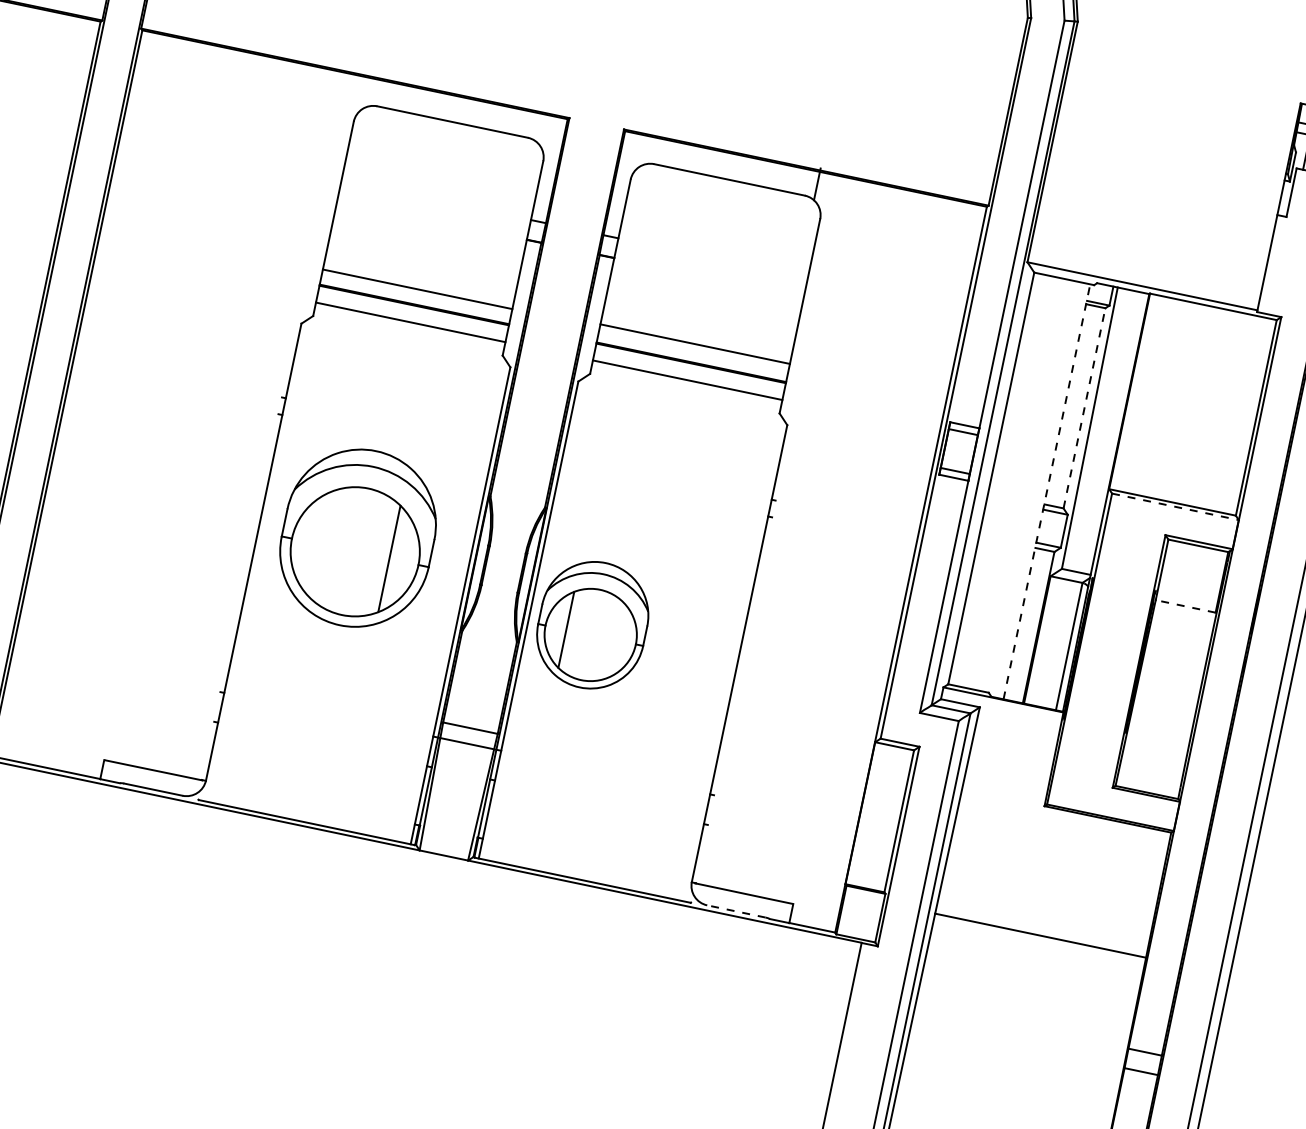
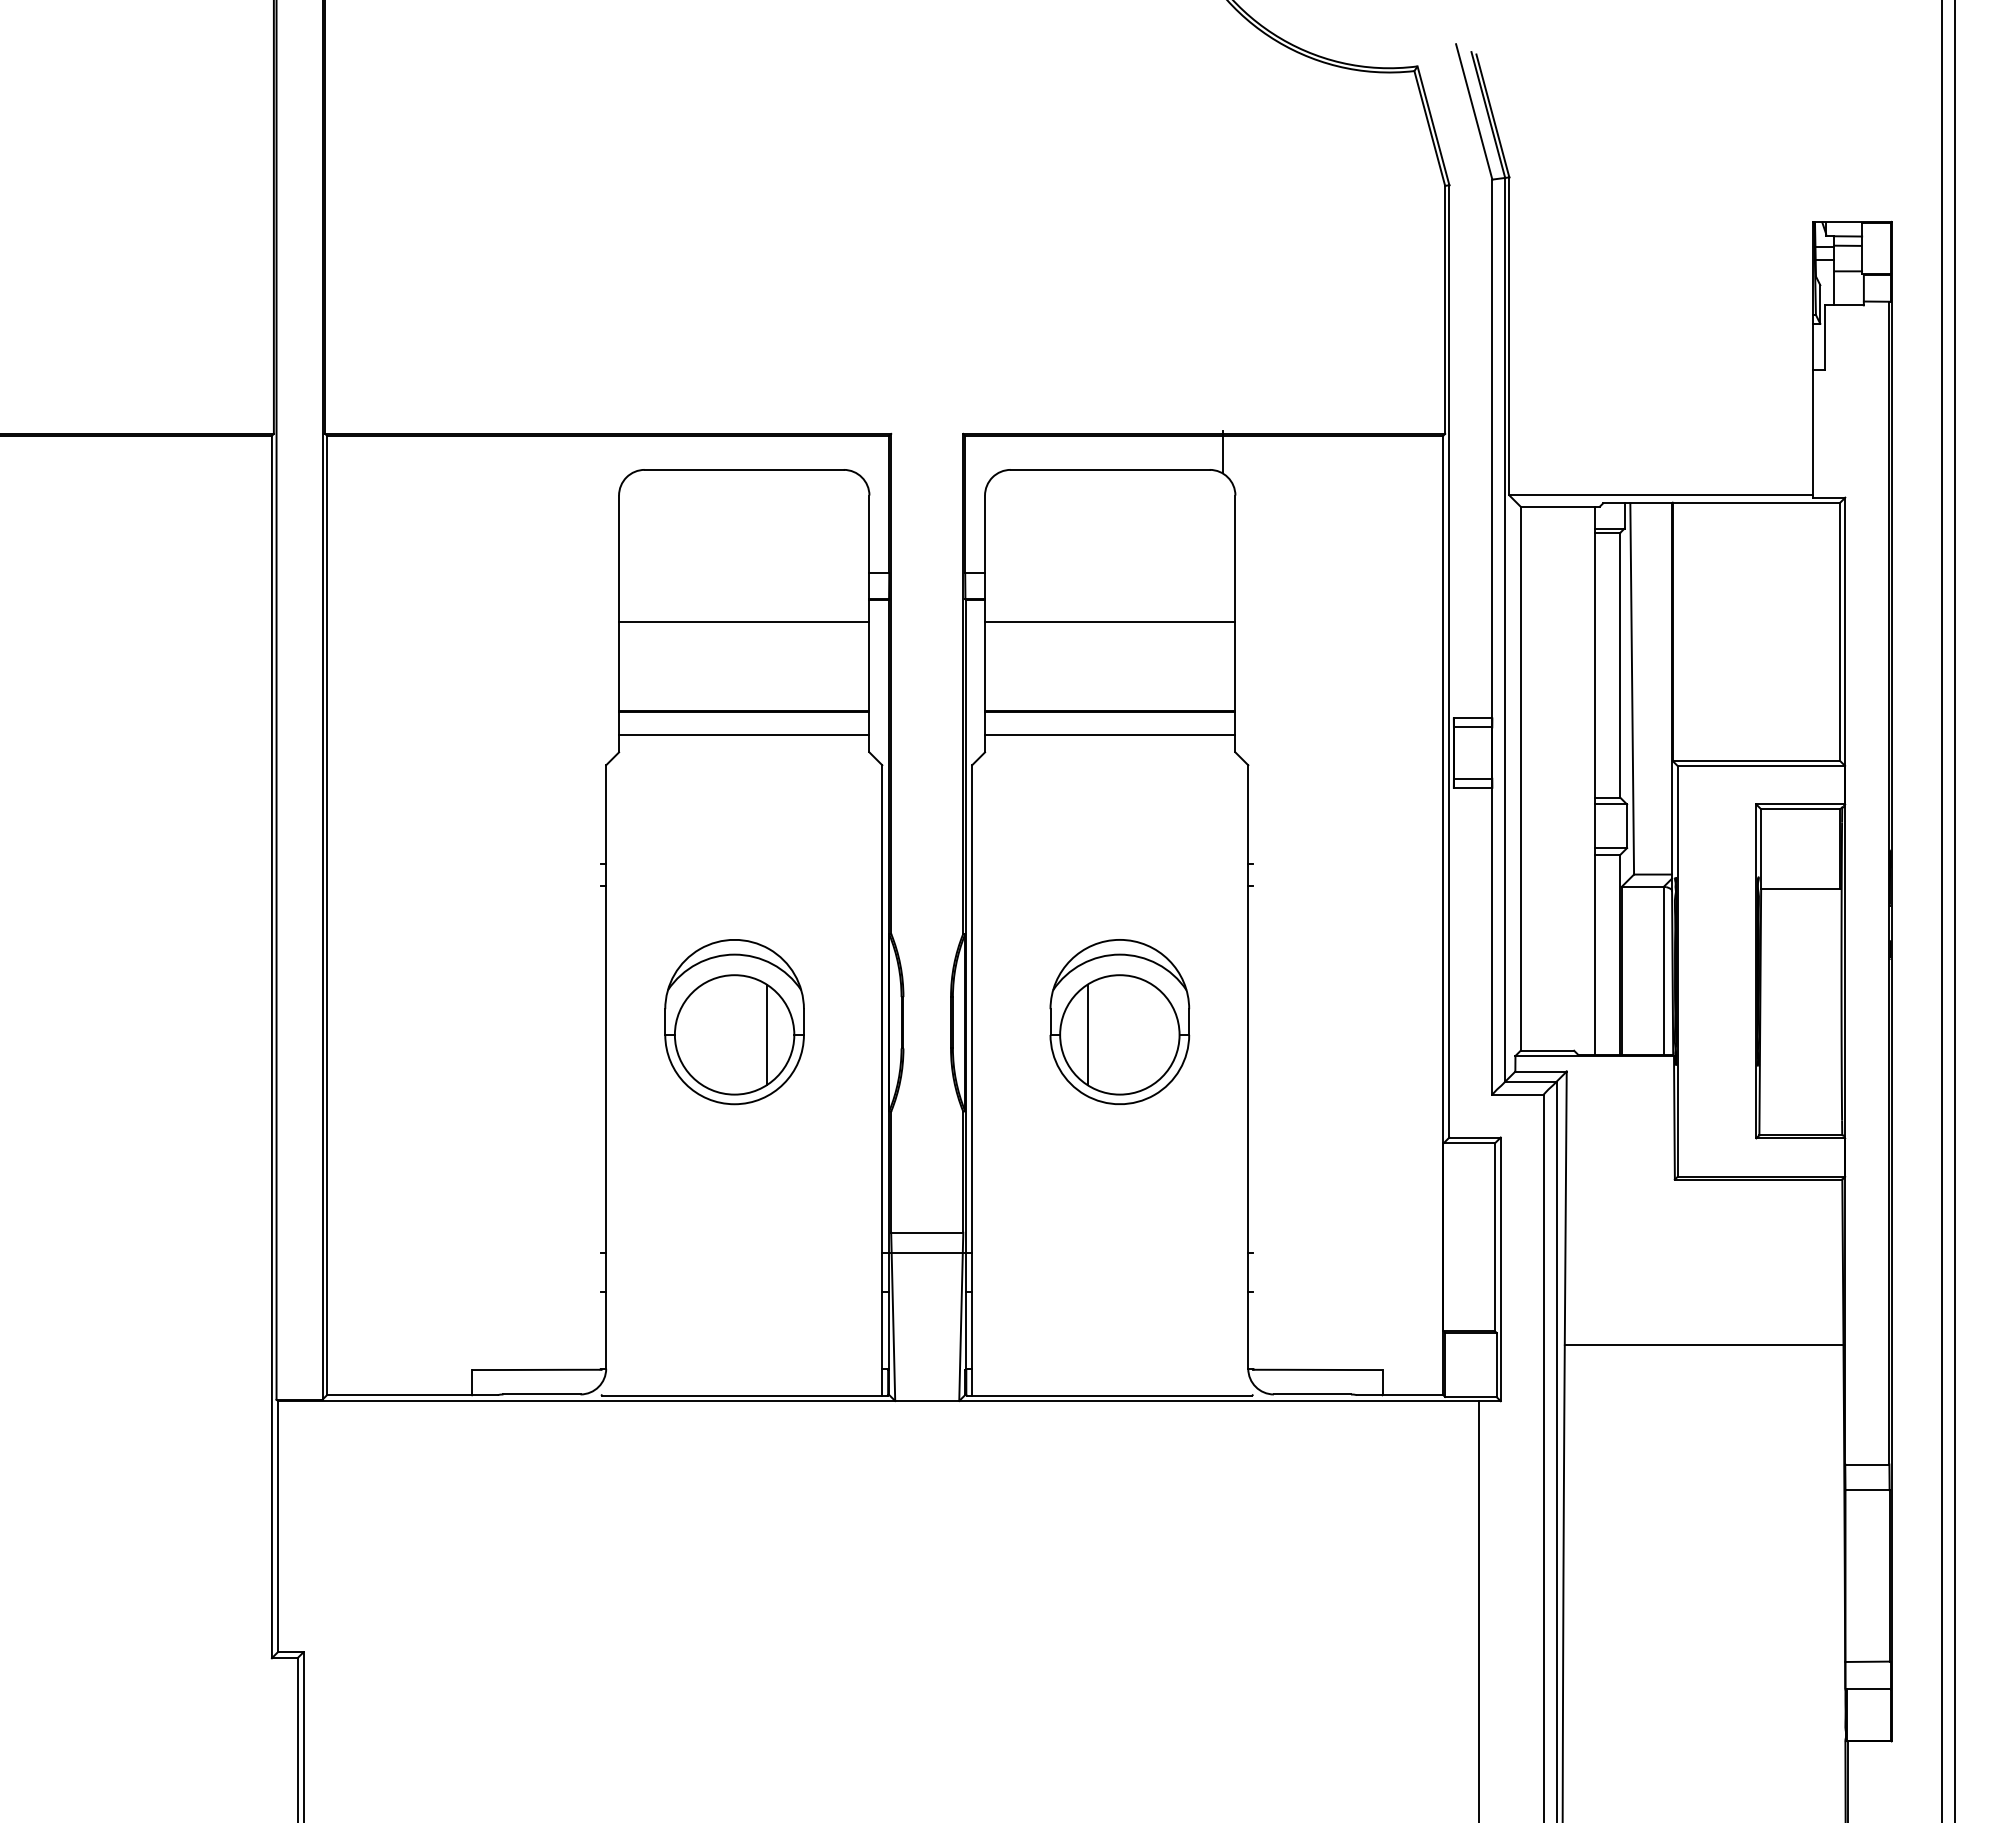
line: (417, 289) -> (744, 621), moved
line: (695, 343) -> (1110, 621), moved
line: (1084, 407) -> (1620, 664), dashed -> solid
line: (1046, 491) -> (1594, 780), dashed -> solid
line: (1175, 506) -> (1761, 765), dashed -> solid
part: (357, 538) -> (734, 1022), size x0.71
line: (1185, 606) -> (1800, 889), dashed -> solid
part: (592, 624) -> (1119, 1021), moved
line: (736, 911) -> (1312, 1394), dashed -> solid

